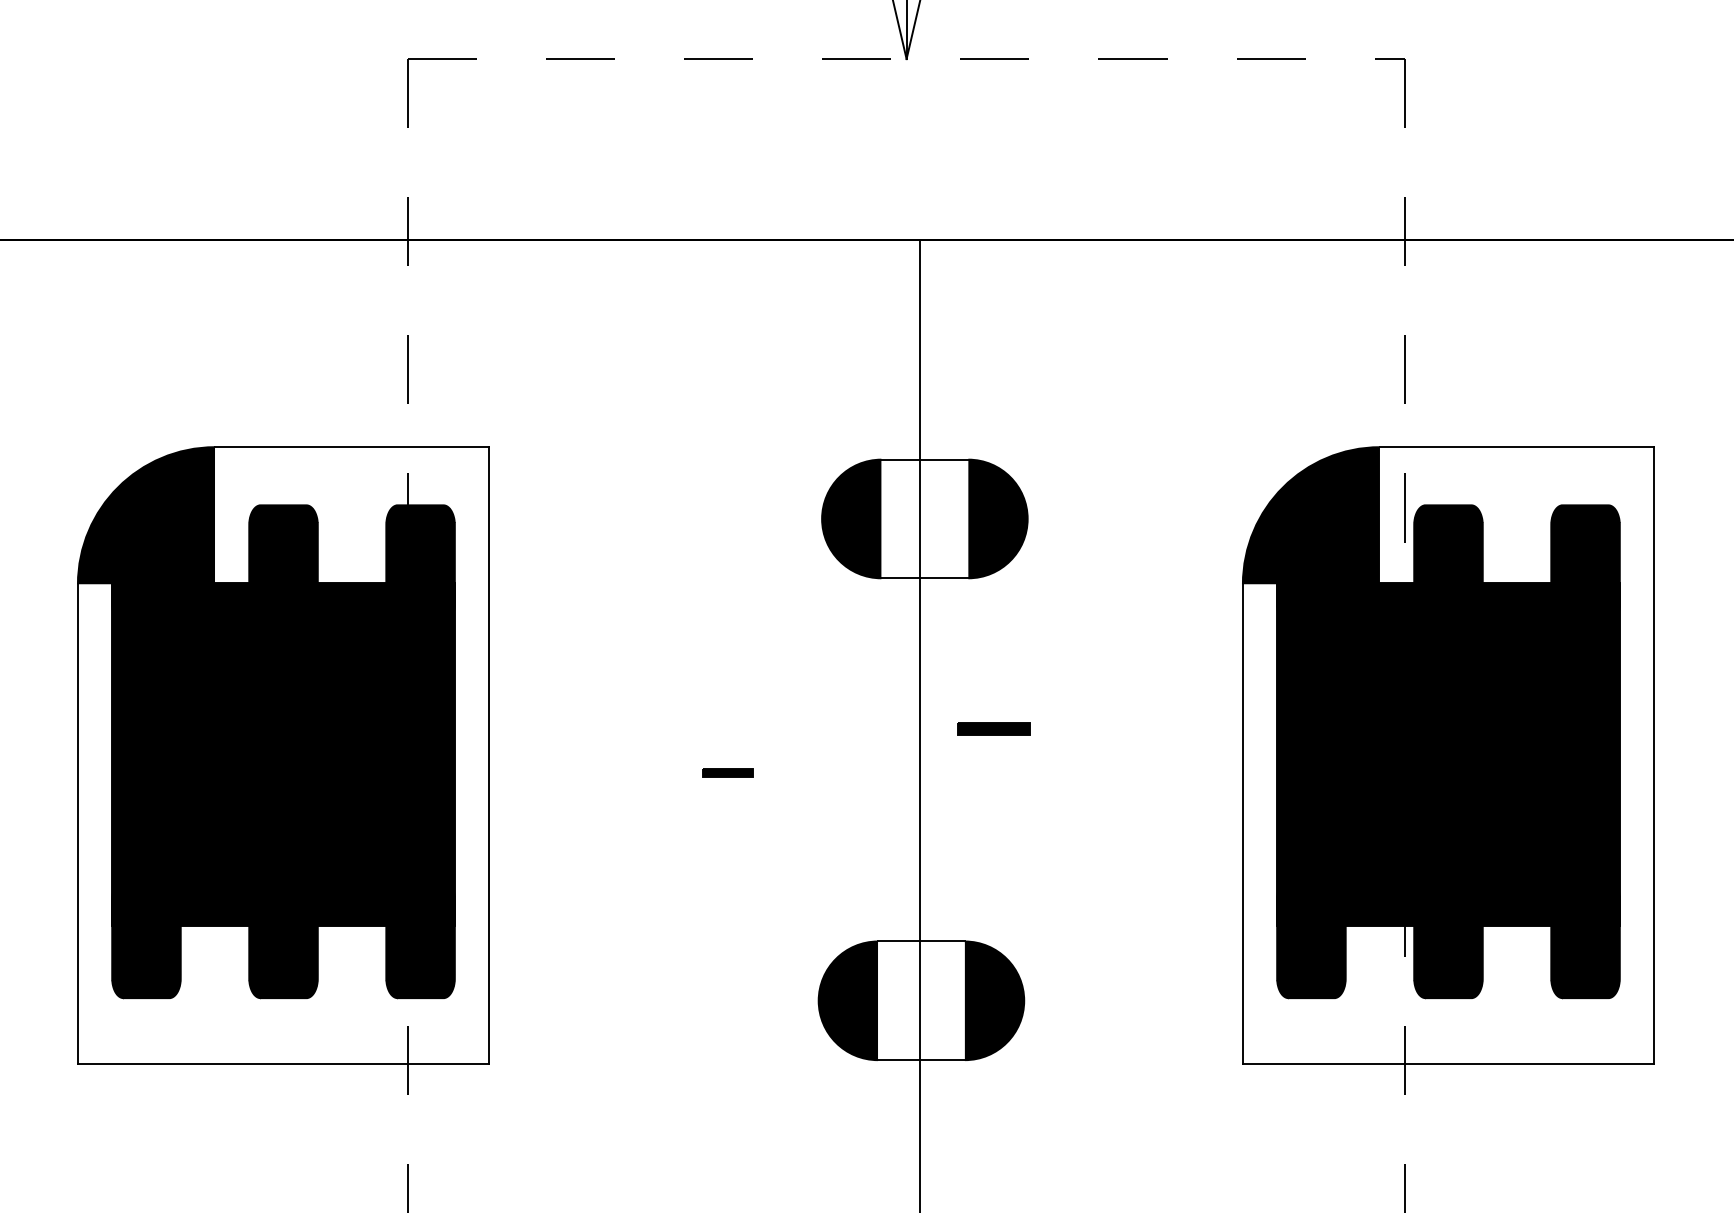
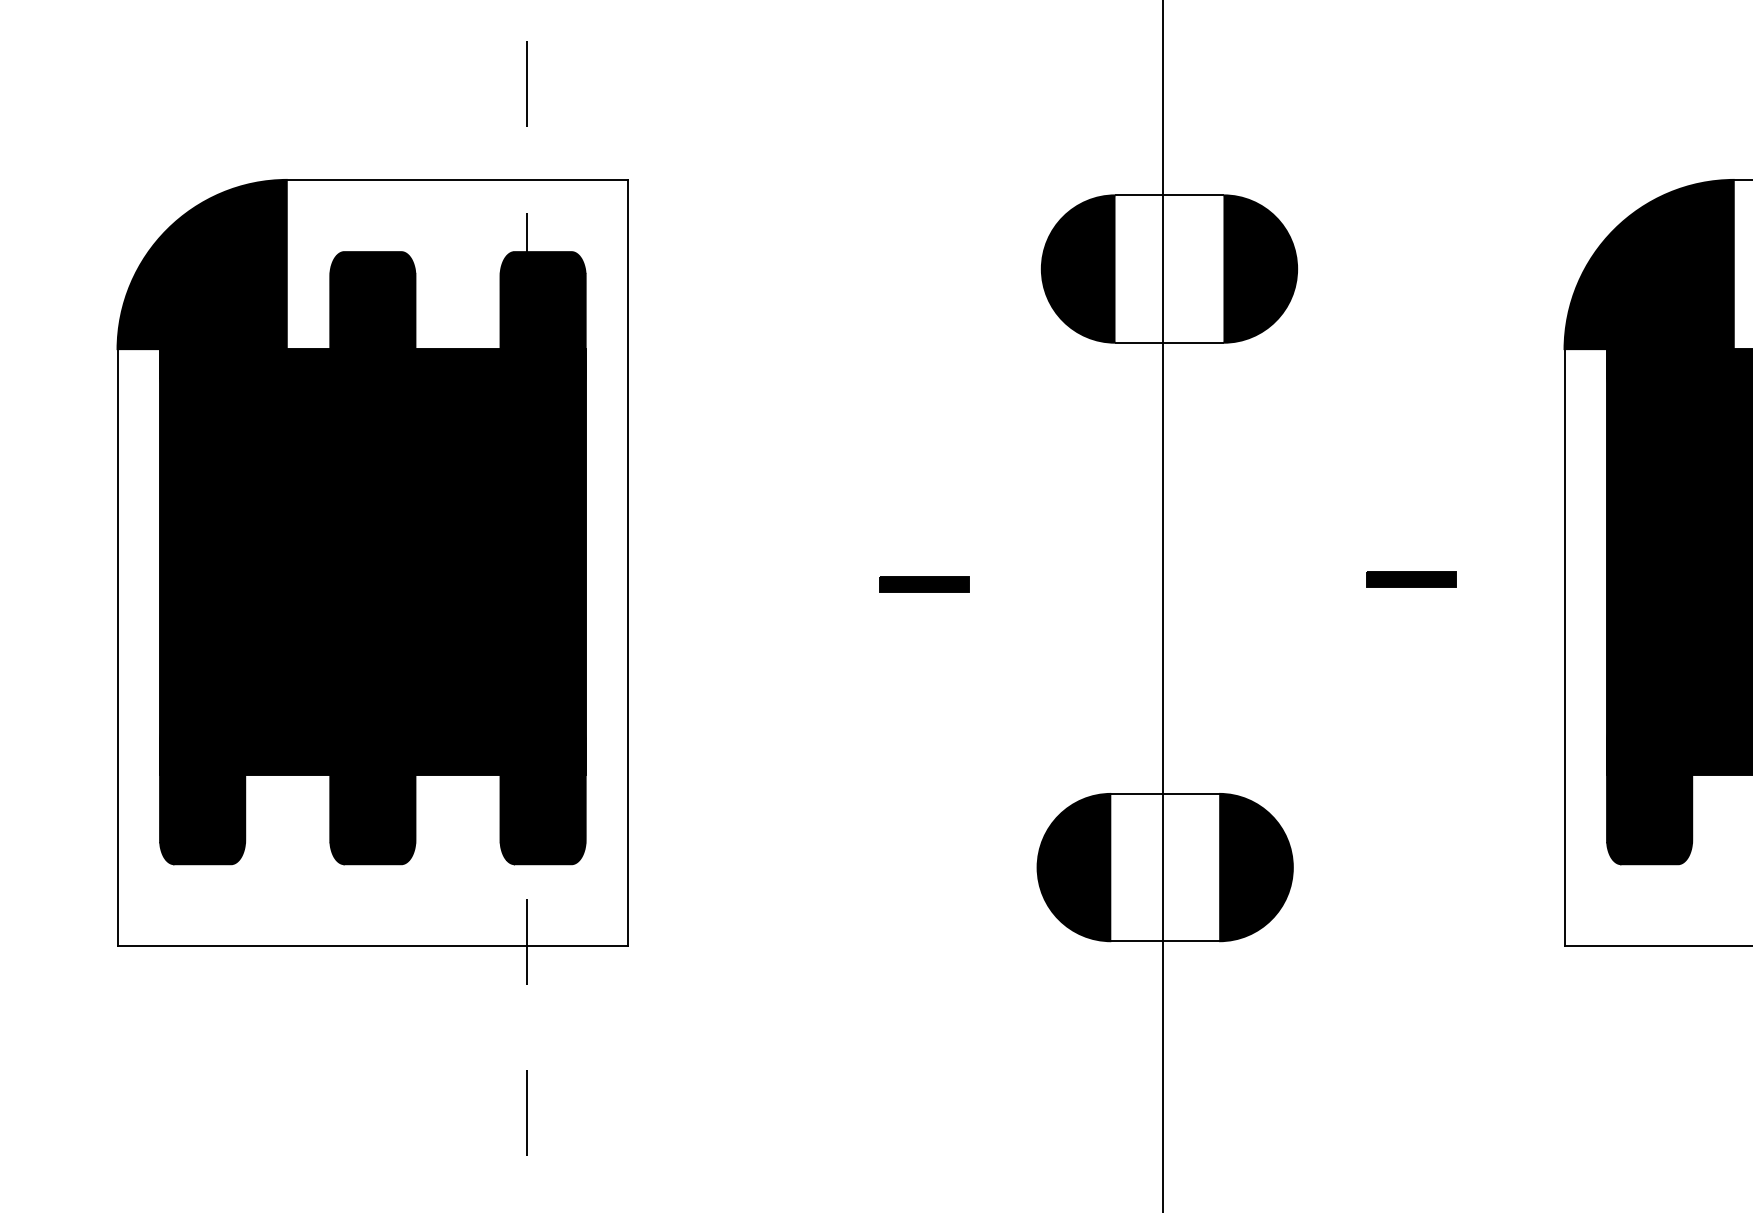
part: (993, 728) -> (1411, 578), moved
part: (727, 772) -> (924, 583), size x1.43

